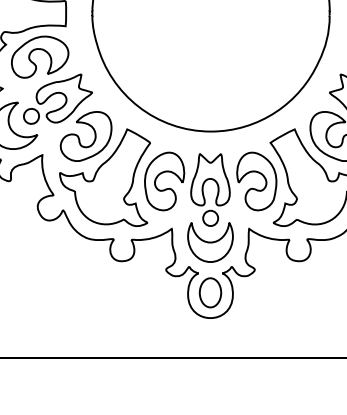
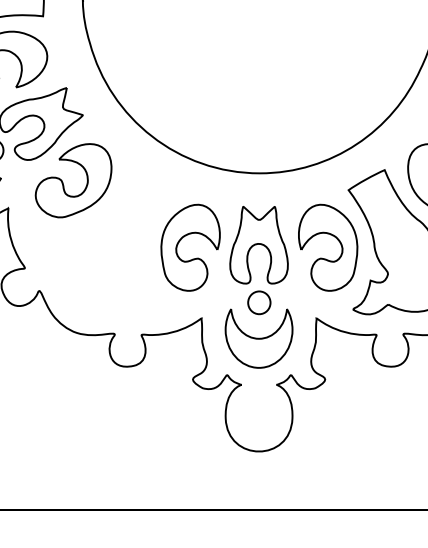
part: (104, 177) -> (101, 241), removed
part: (210, 292) -> (259, 413), removed

